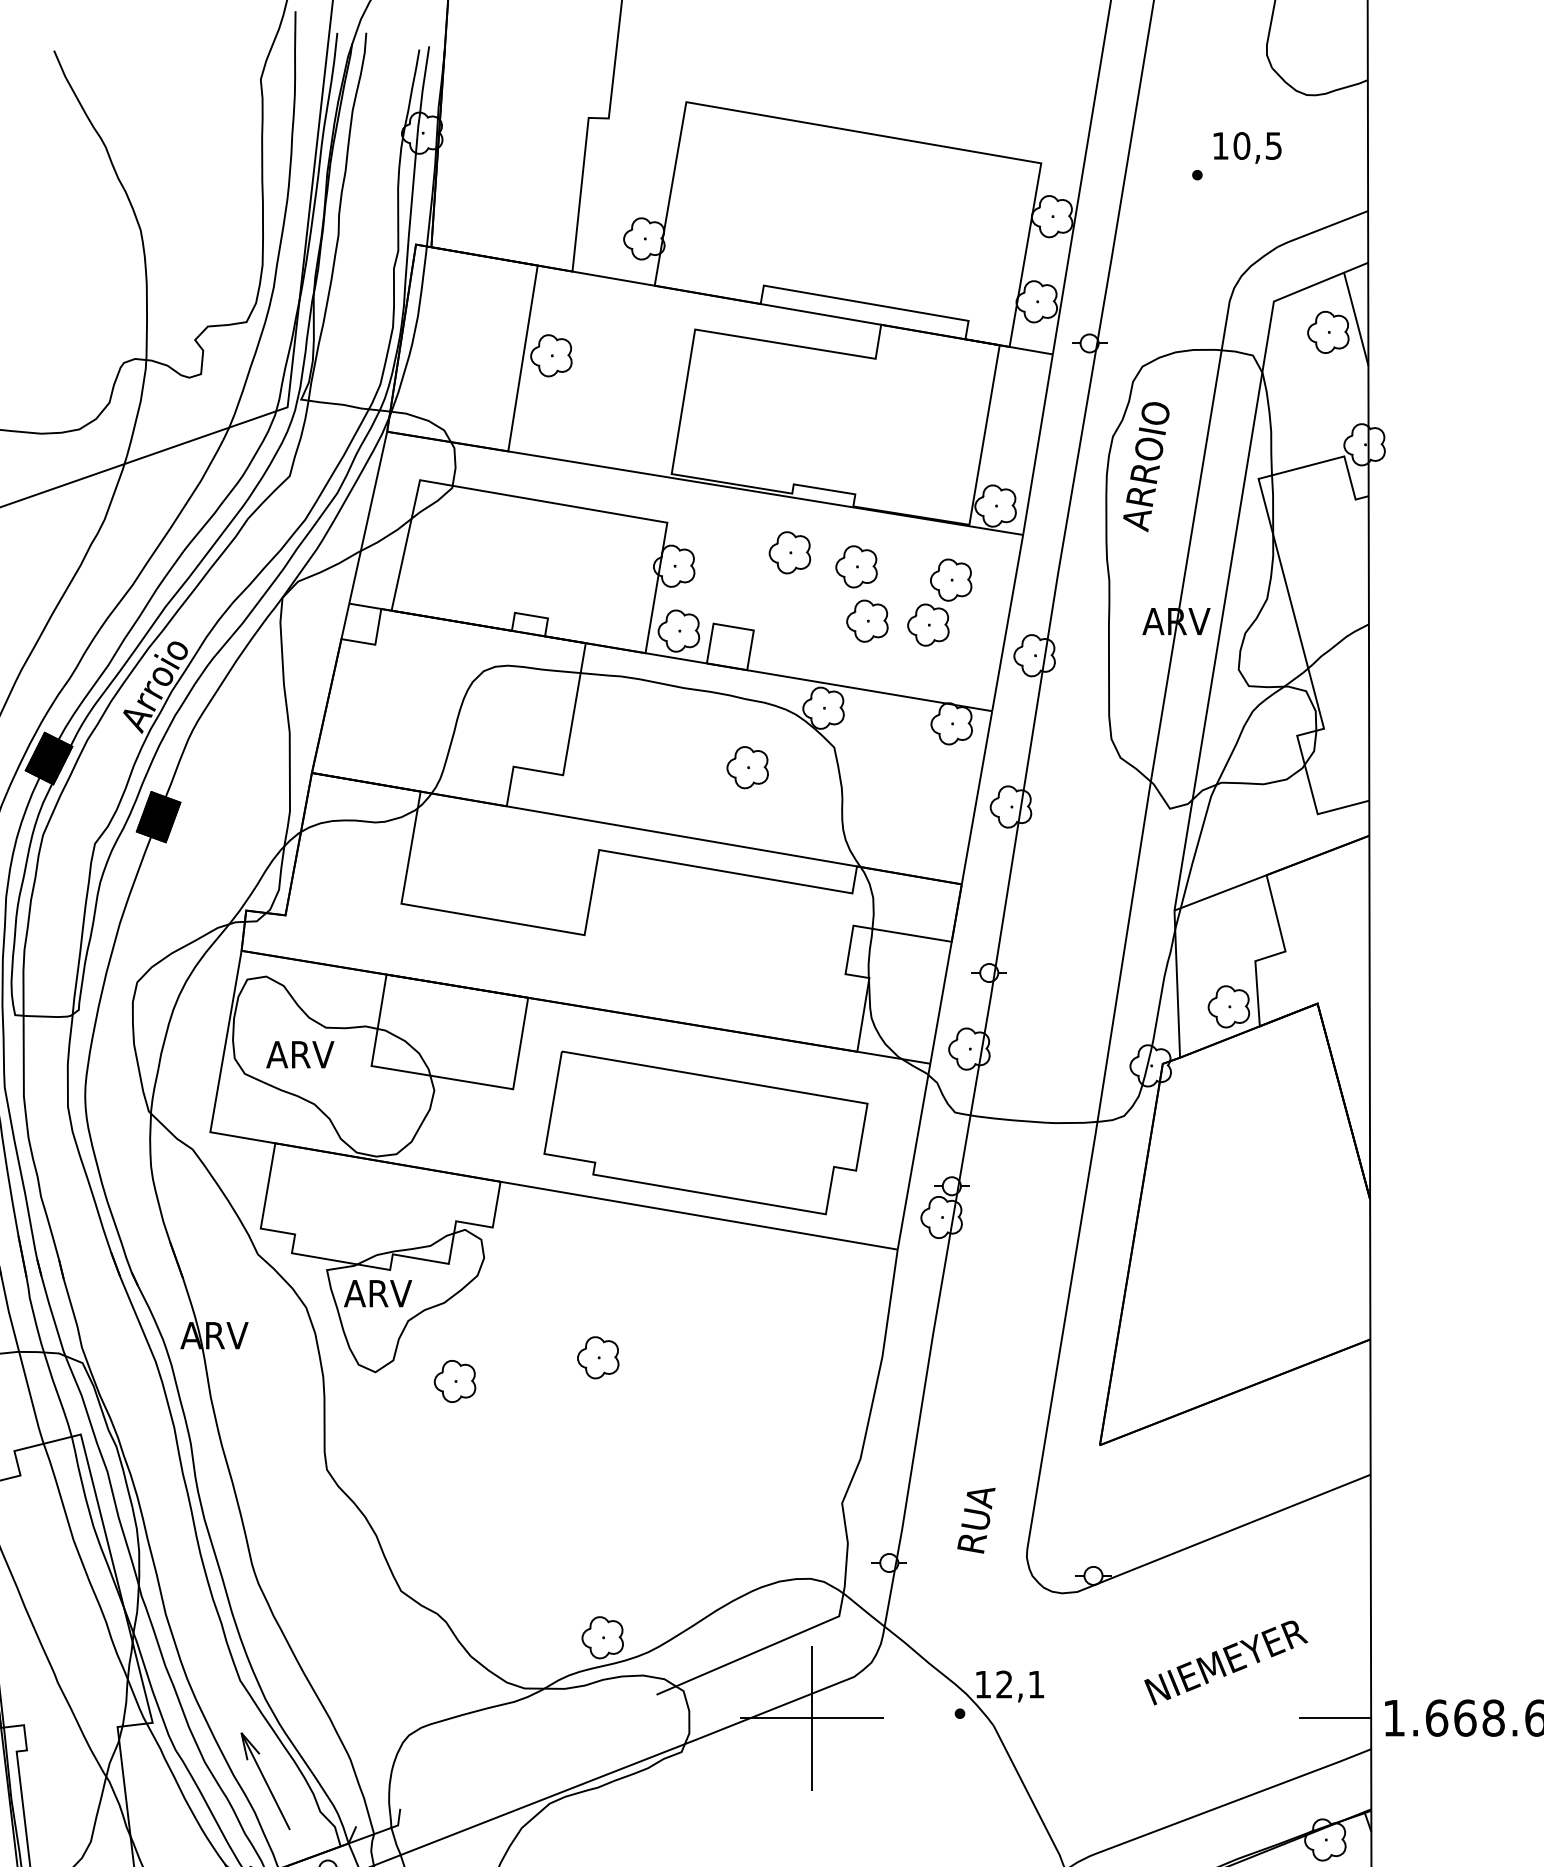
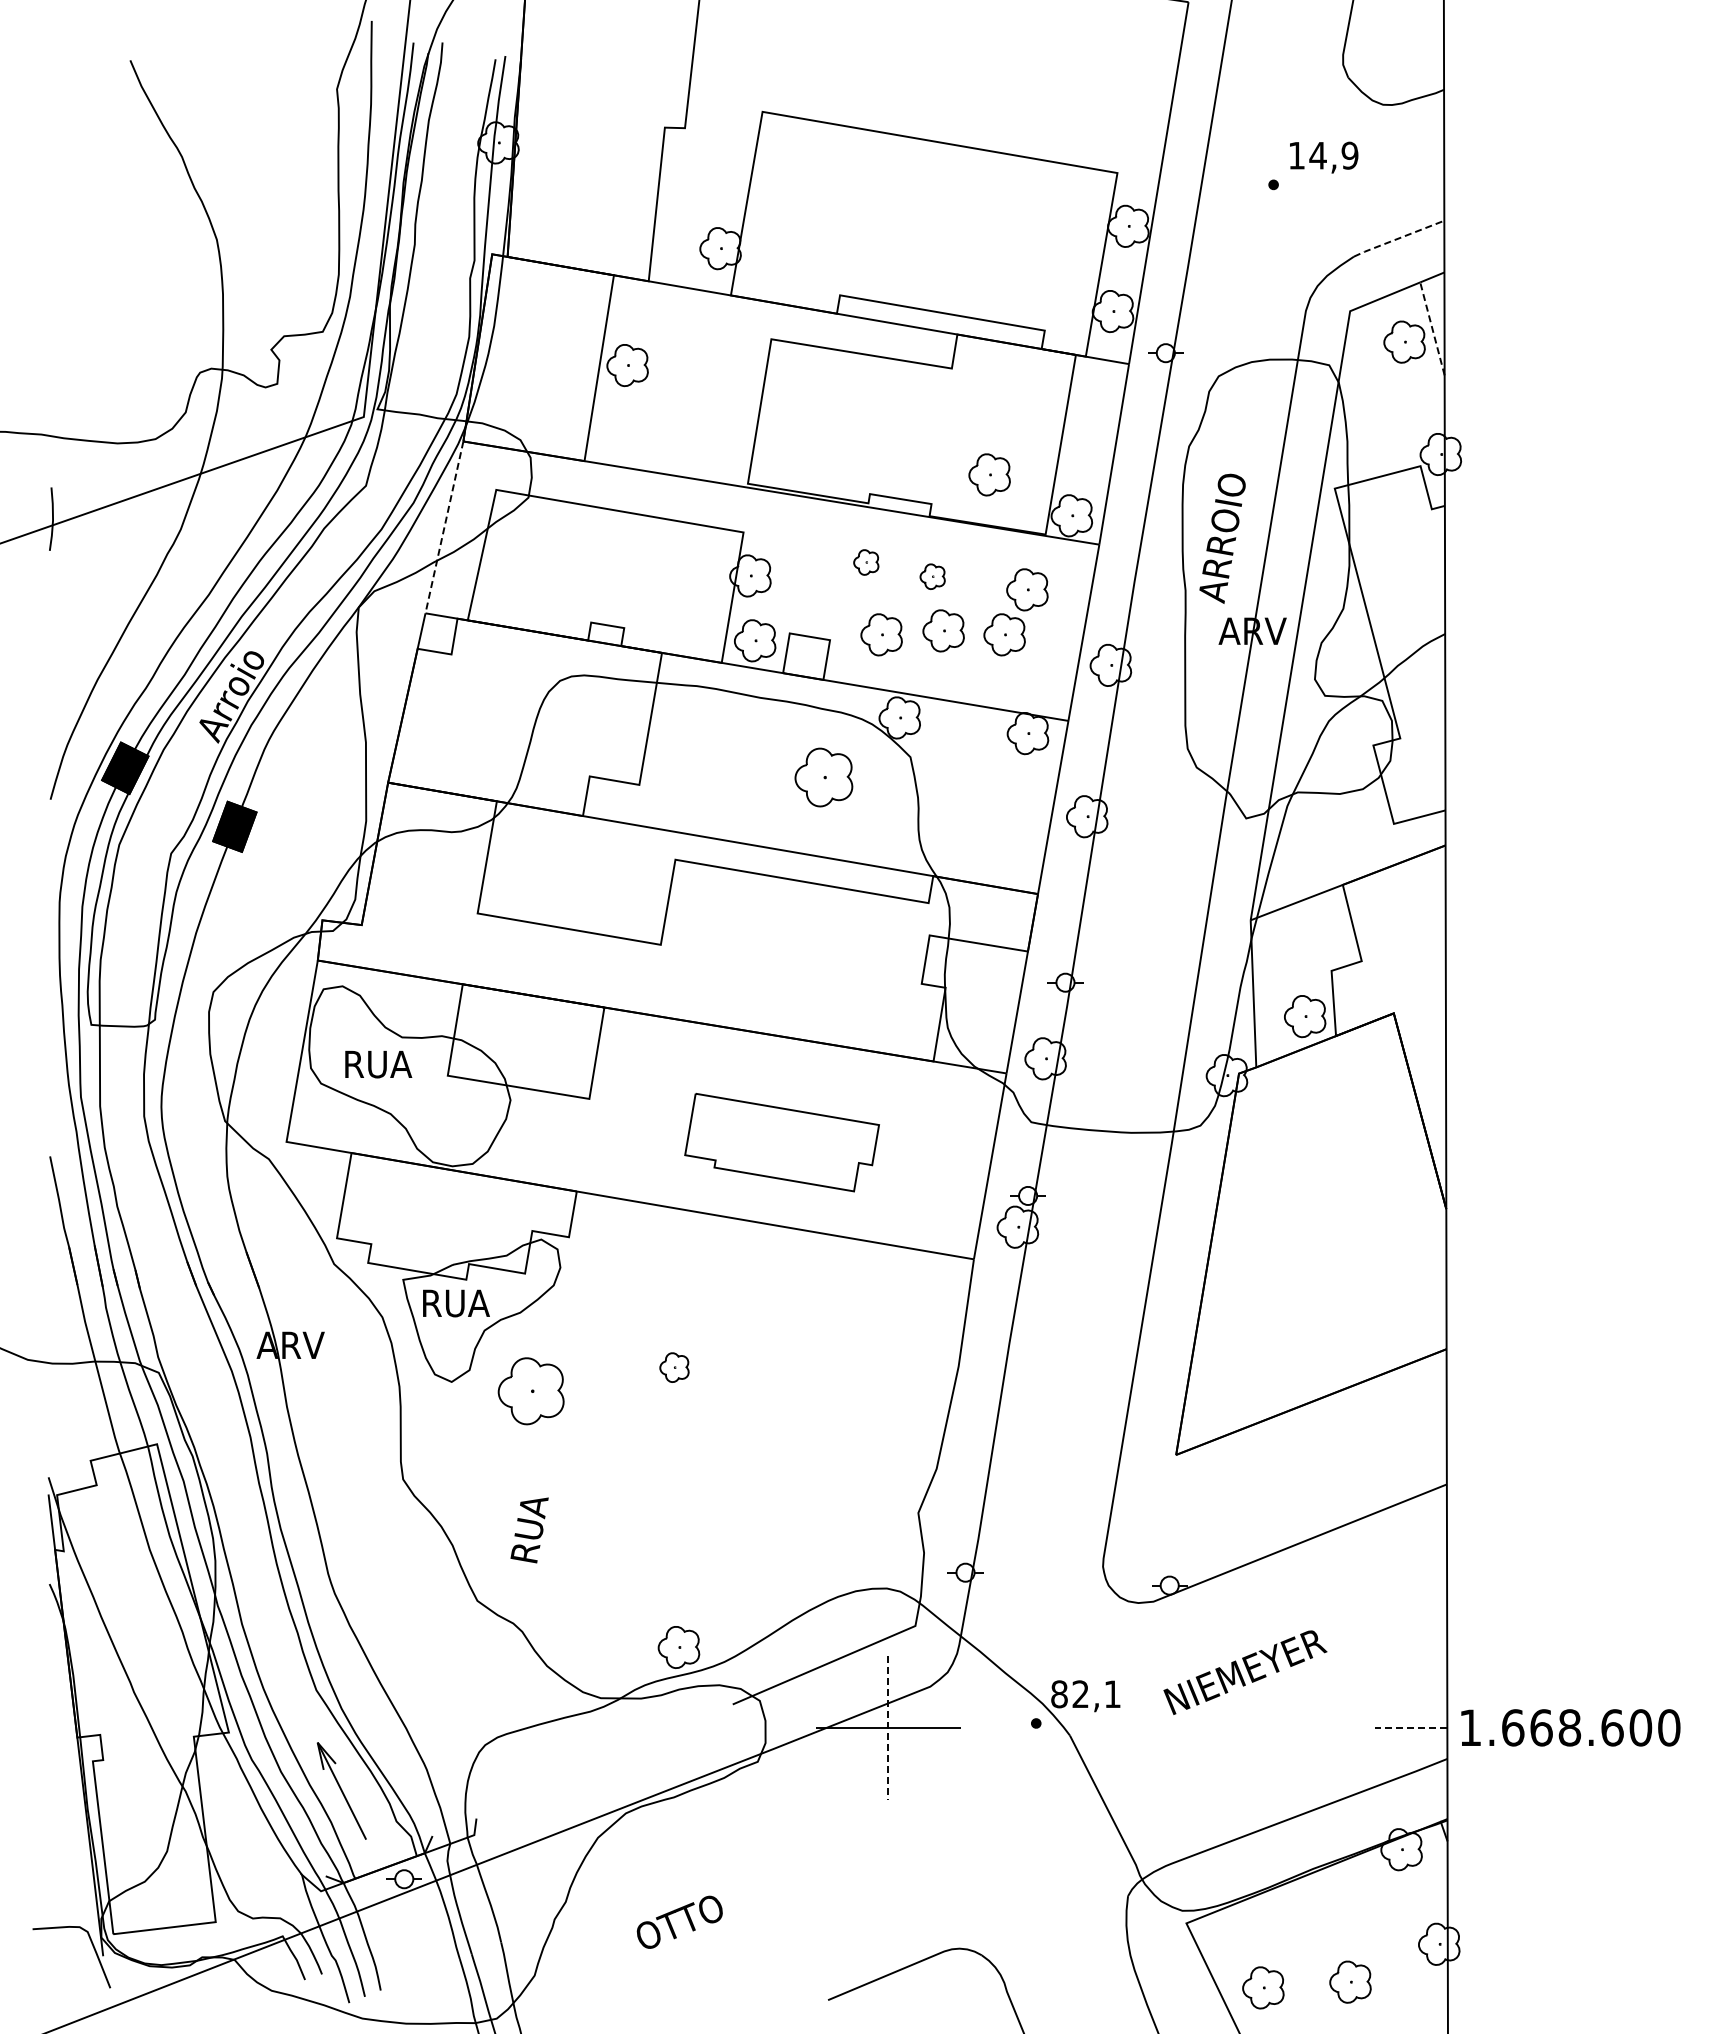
text: (1257, 145) -> (1333, 155), 10,5 -> 14,9
line: (1322, 228) -> (1398, 238), solid -> dashed
line: (1356, 318) -> (1432, 328), solid -> dashed
part: (913, 464) -> (989, 474), added
text: (1146, 466) -> (1222, 538), moved
line: (368, 517) -> (444, 527), solid -> dashed
part: (790, 552) -> (866, 562), size x0.6
part: (856, 566) -> (932, 576), size x0.6
part: (805, 624) -> (881, 634), added
part: (747, 766) -> (823, 776), size x1.4
text: (301, 1054) -> (377, 1064), ARV -> RUA
part: (705, 1132) -> (781, 1142), size x0.6
text: (378, 1293) -> (454, 1303), ARV -> RUA
part: (598, 1357) -> (674, 1367), size x0.7
part: (455, 1380) -> (531, 1390), size x1.6
text: (976, 1520) -> (529, 1530), moved
text: (1226, 1662) -> (1245, 1672), moved
text: (983, 1684) -> (1059, 1694), 12,1 -> 82,1
line: (1334, 1717) -> (1410, 1727), solid -> dashed
line: (812, 1718) -> (888, 1728), solid -> dashed

